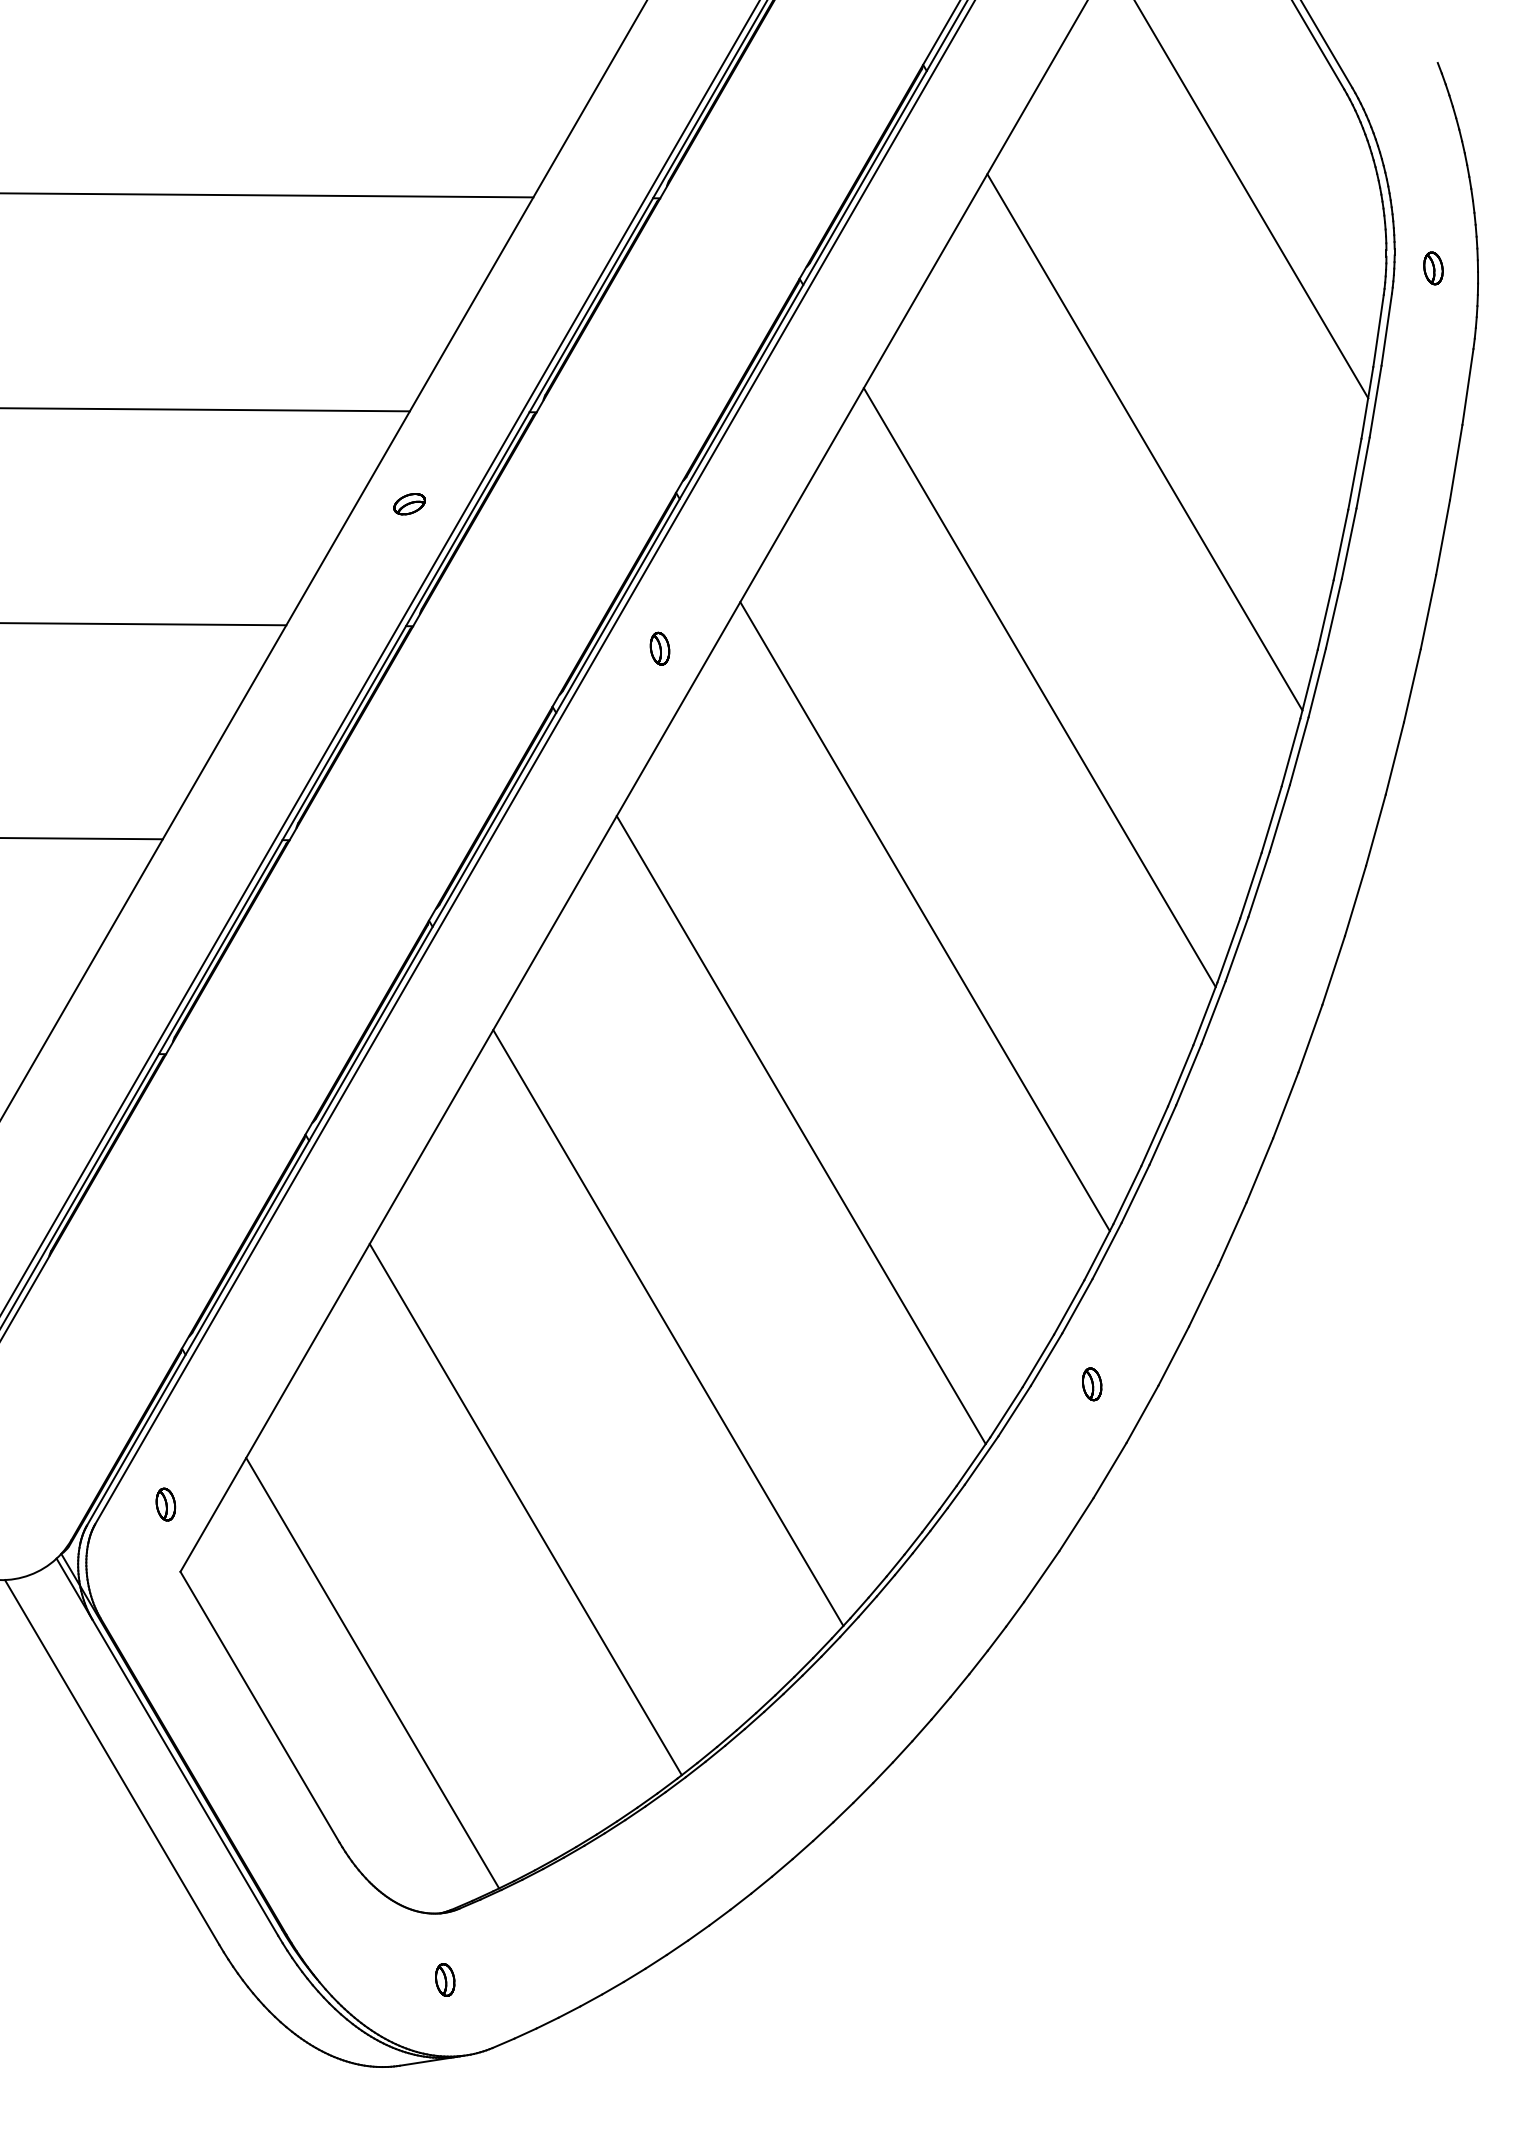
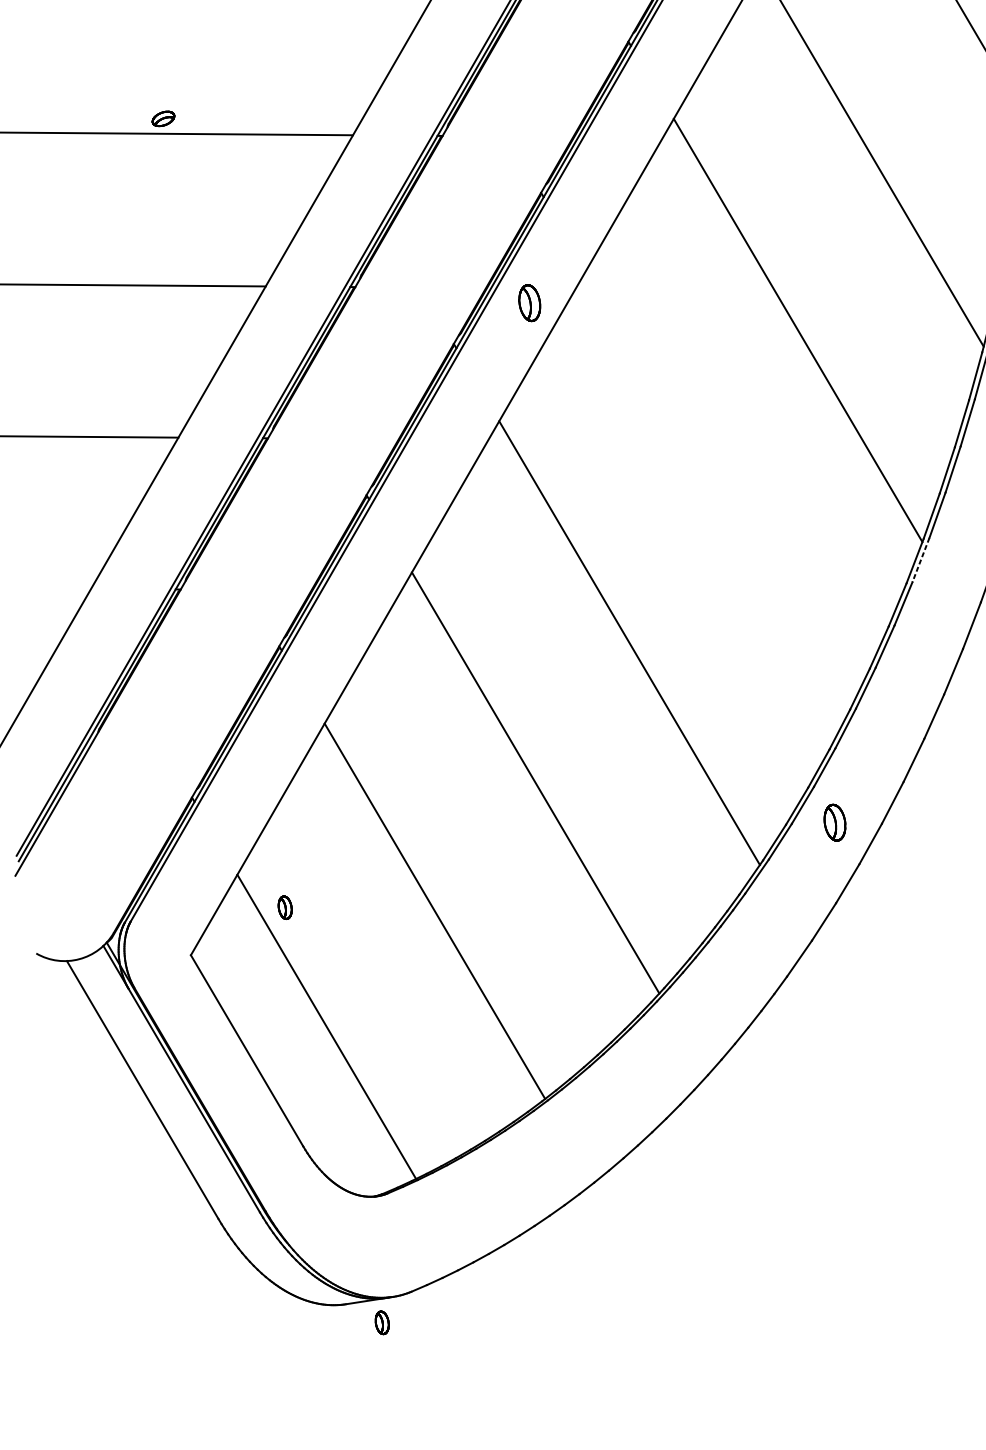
part: (409, 504) -> (163, 119), moved
part: (659, 648) -> (529, 302), size x1.6
line: (924, 916) -> (716, 492), removed
line: (1213, 1012) -> (920, 560), solid -> dashed
part: (1092, 1384) -> (835, 822), size x1.6
part: (165, 1504) -> (284, 907), moved
part: (445, 1979) -> (382, 1322), moved

